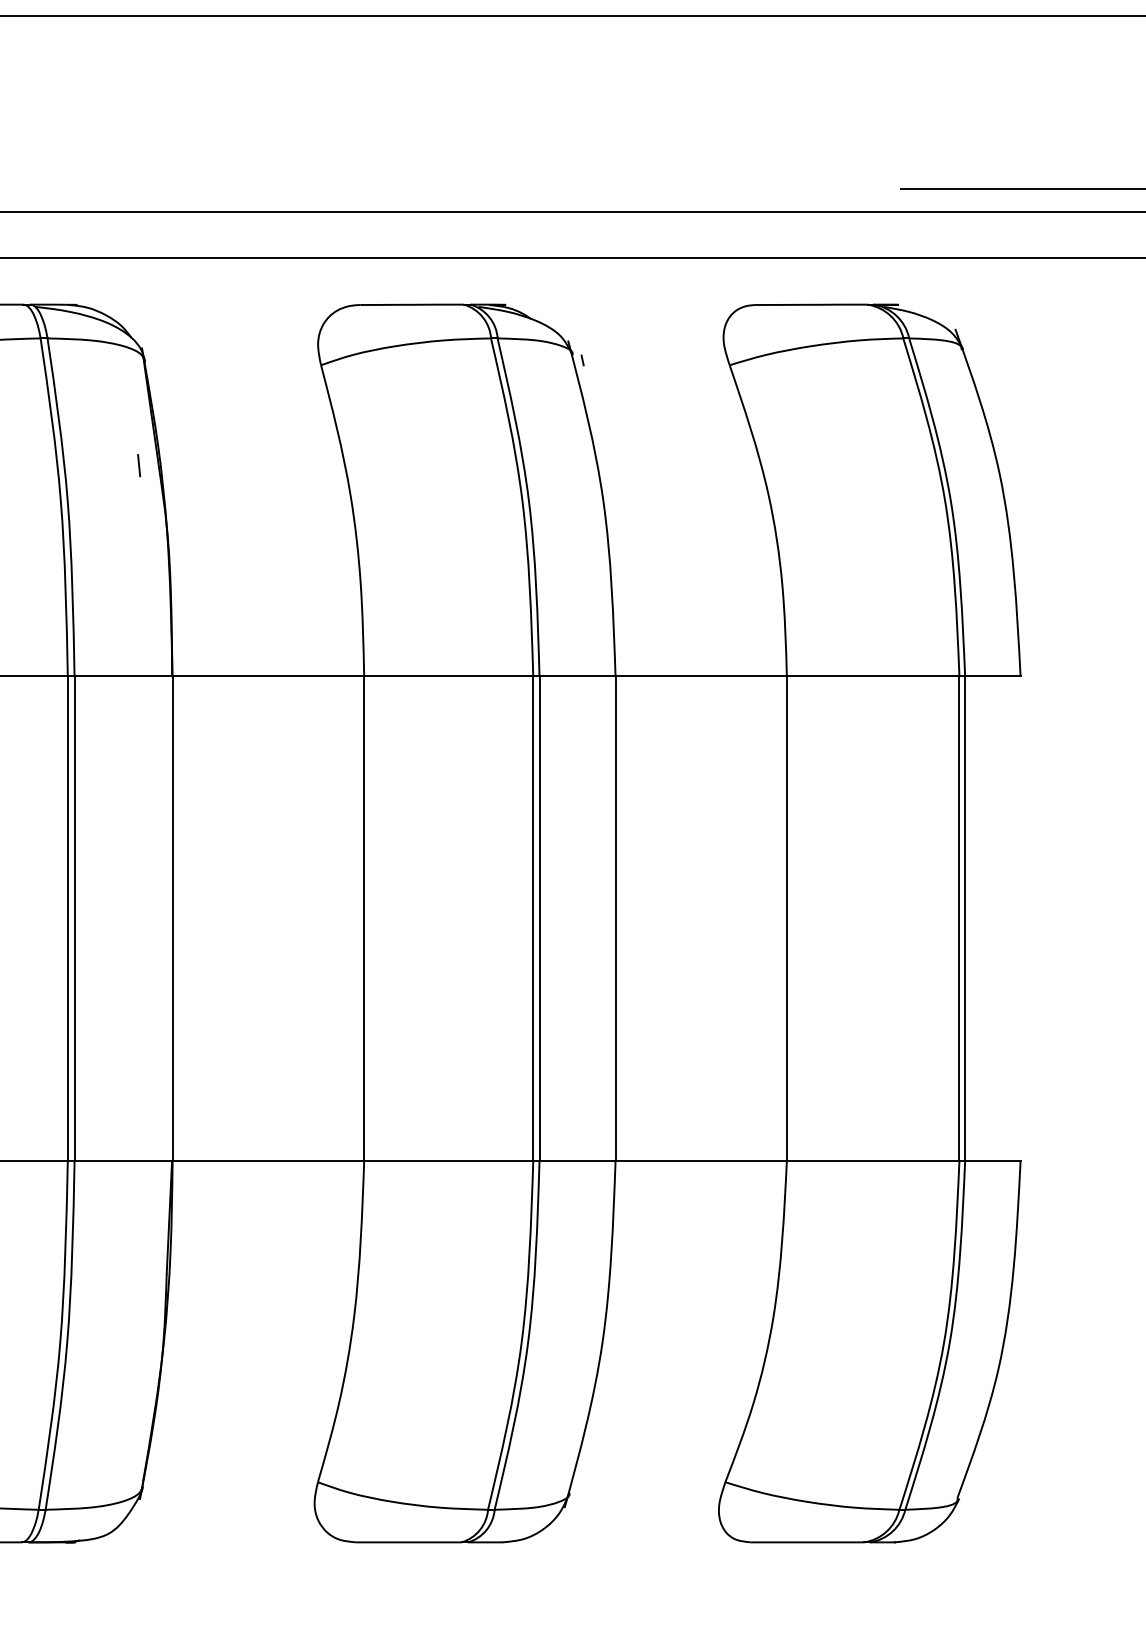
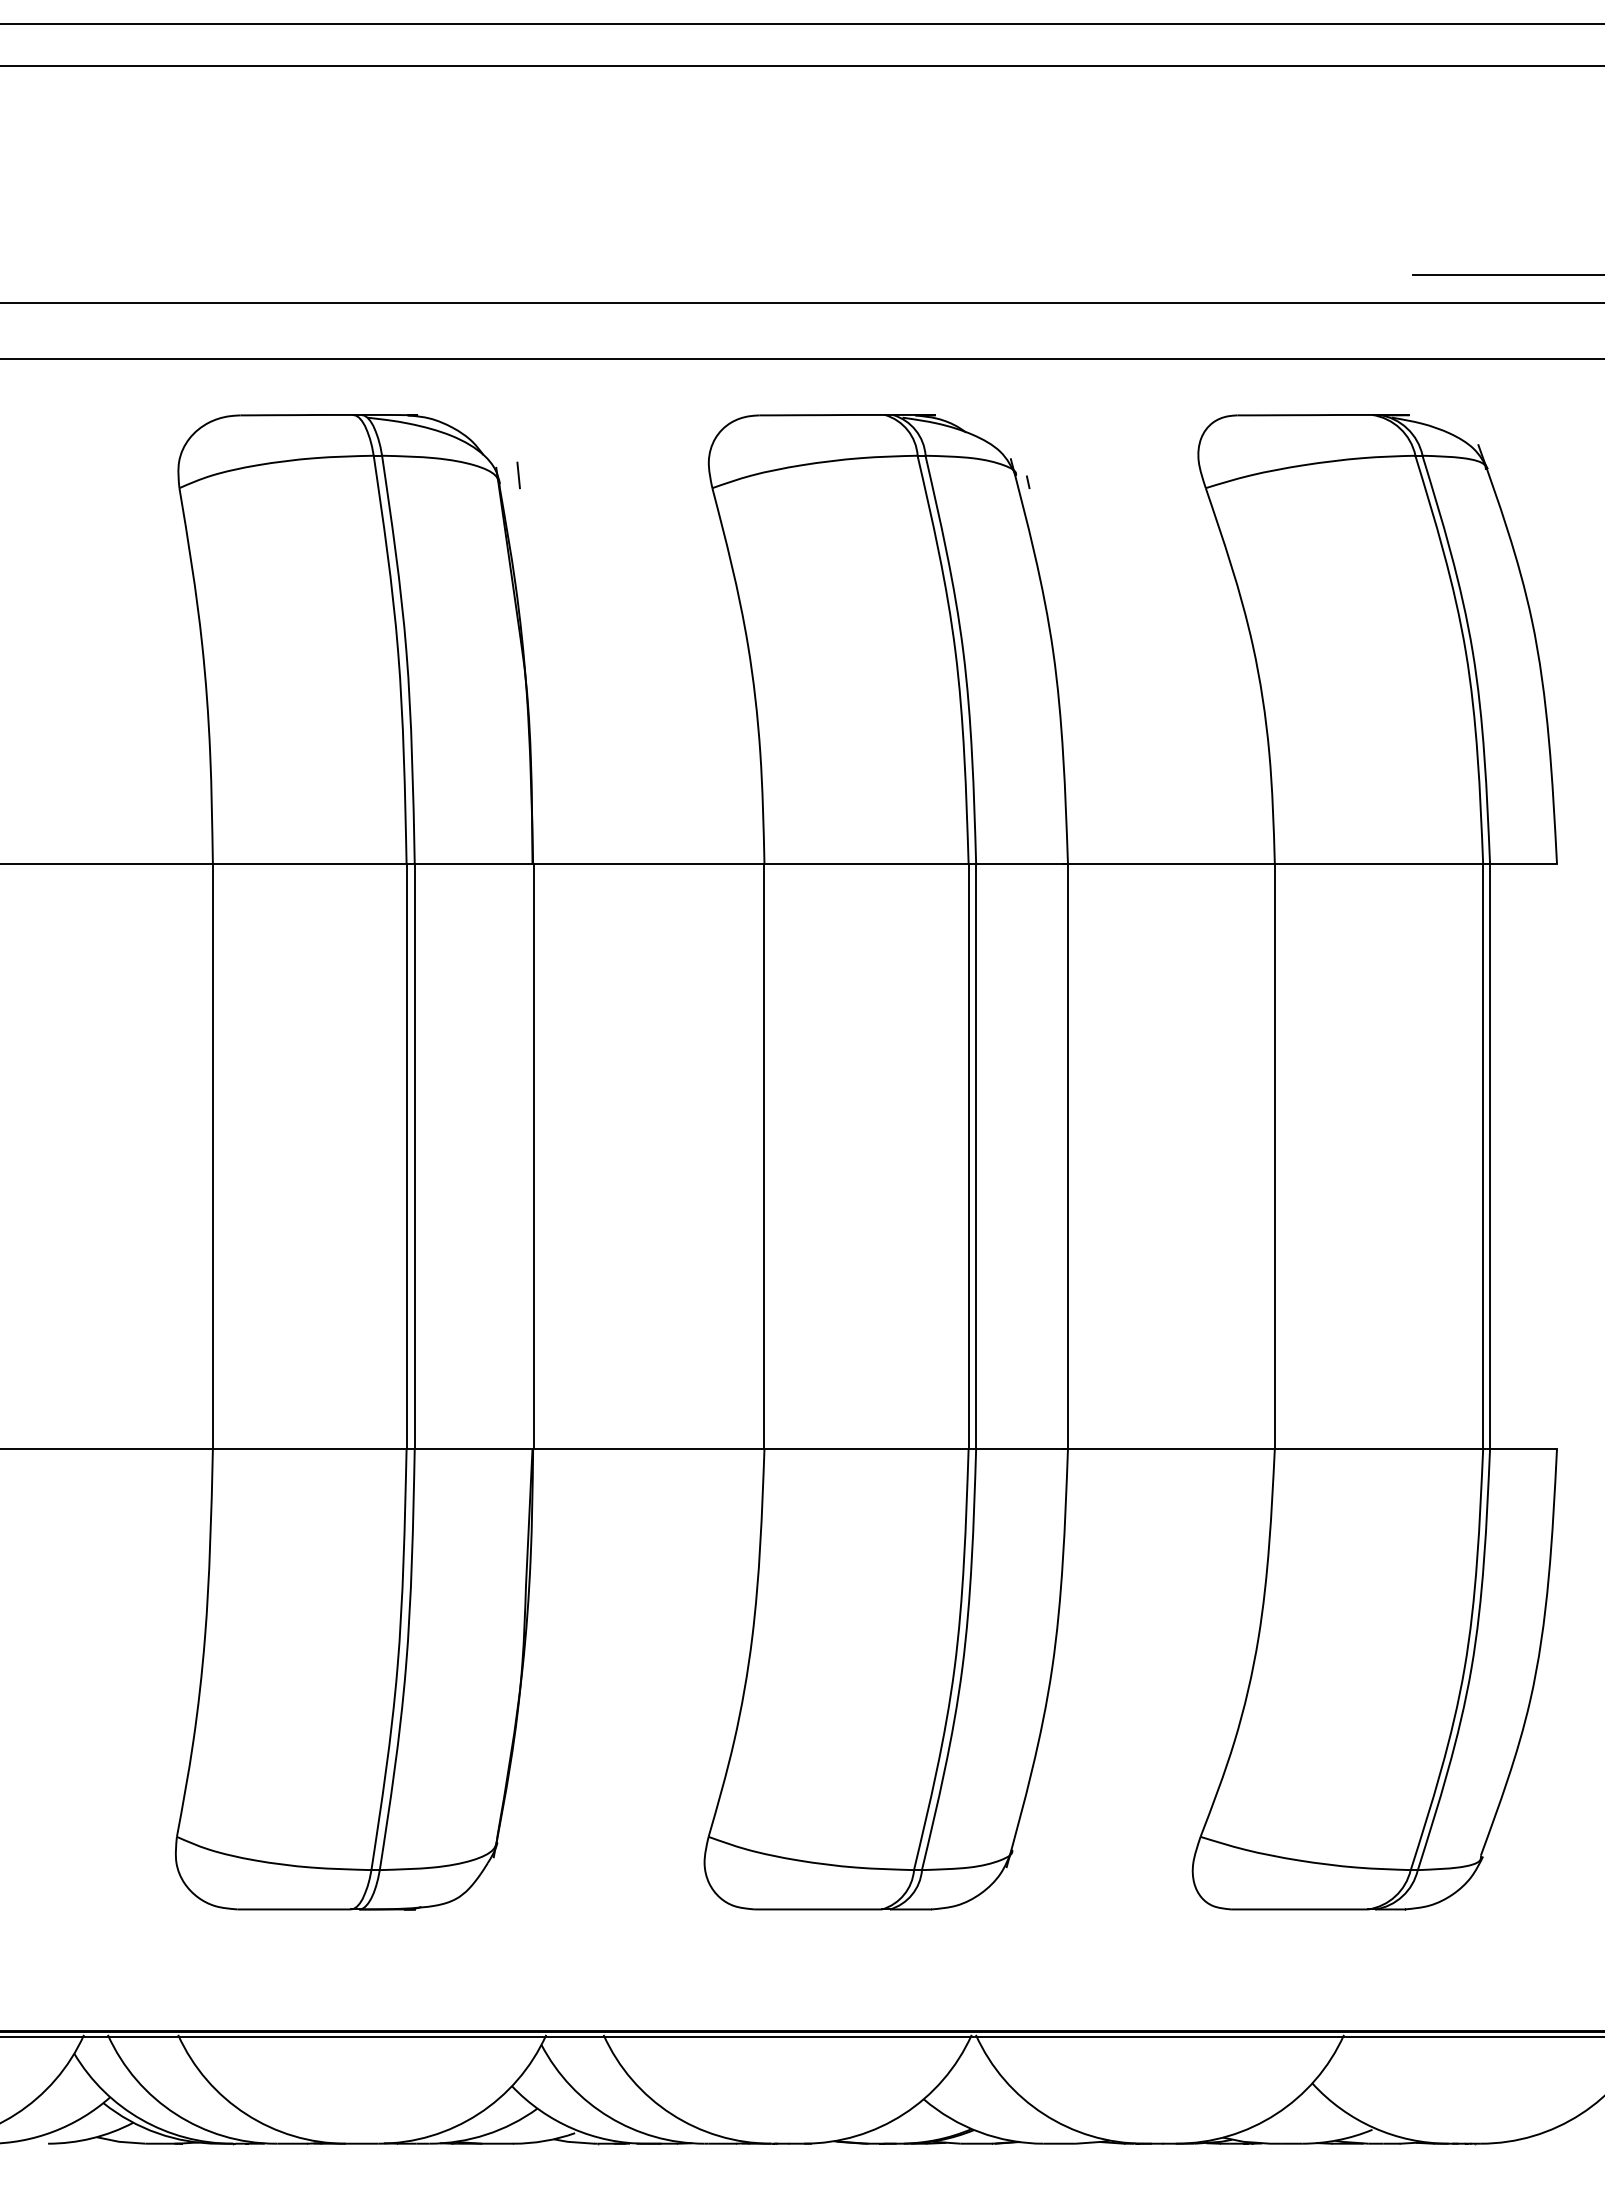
line: (138, 465) -> (518, 475), moved

